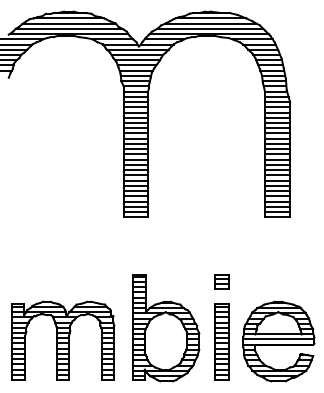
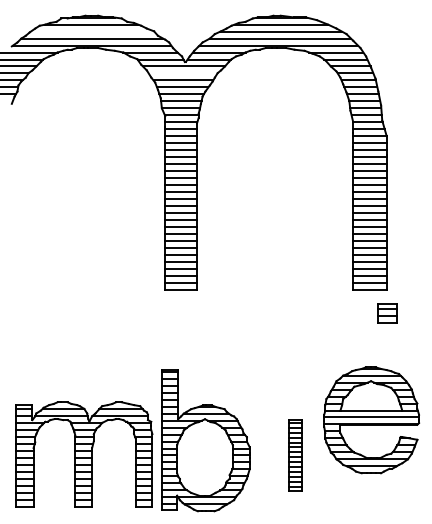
line: (69, 23) -> (92, 31), removed
line: (136, 55) -> (182, 73), removed
part: (221, 282) -> (387, 313), moved
part: (166, 328) -> (205, 440), moved
part: (221, 341) -> (295, 455), size x0.7
part: (278, 341) -> (371, 420), moved

